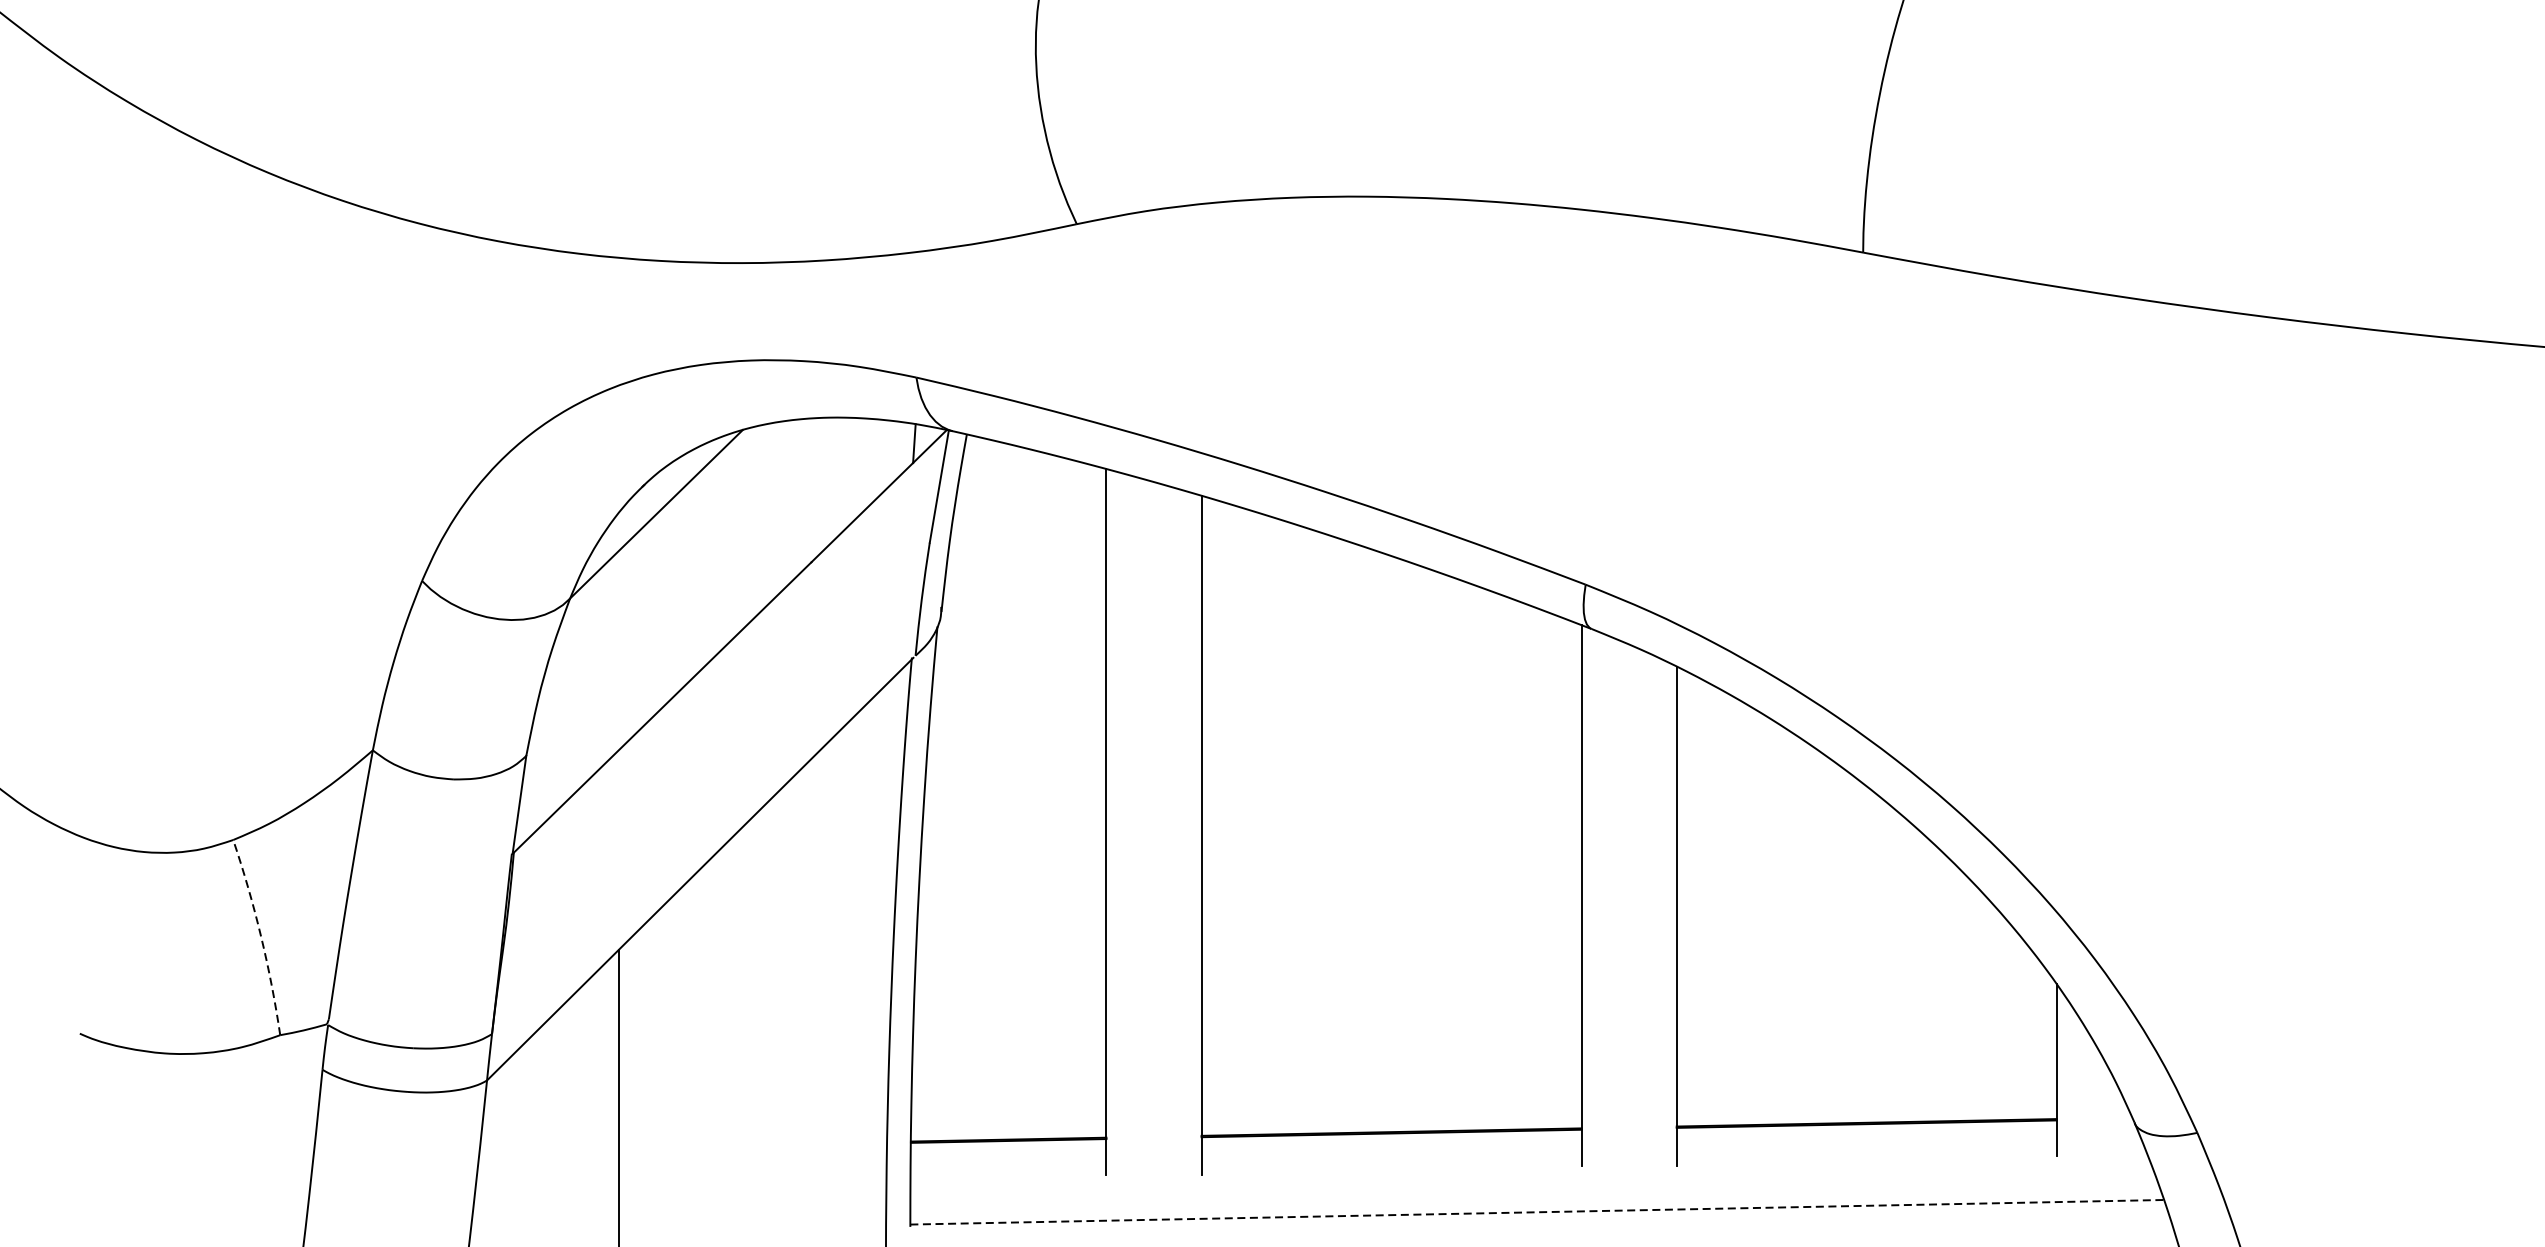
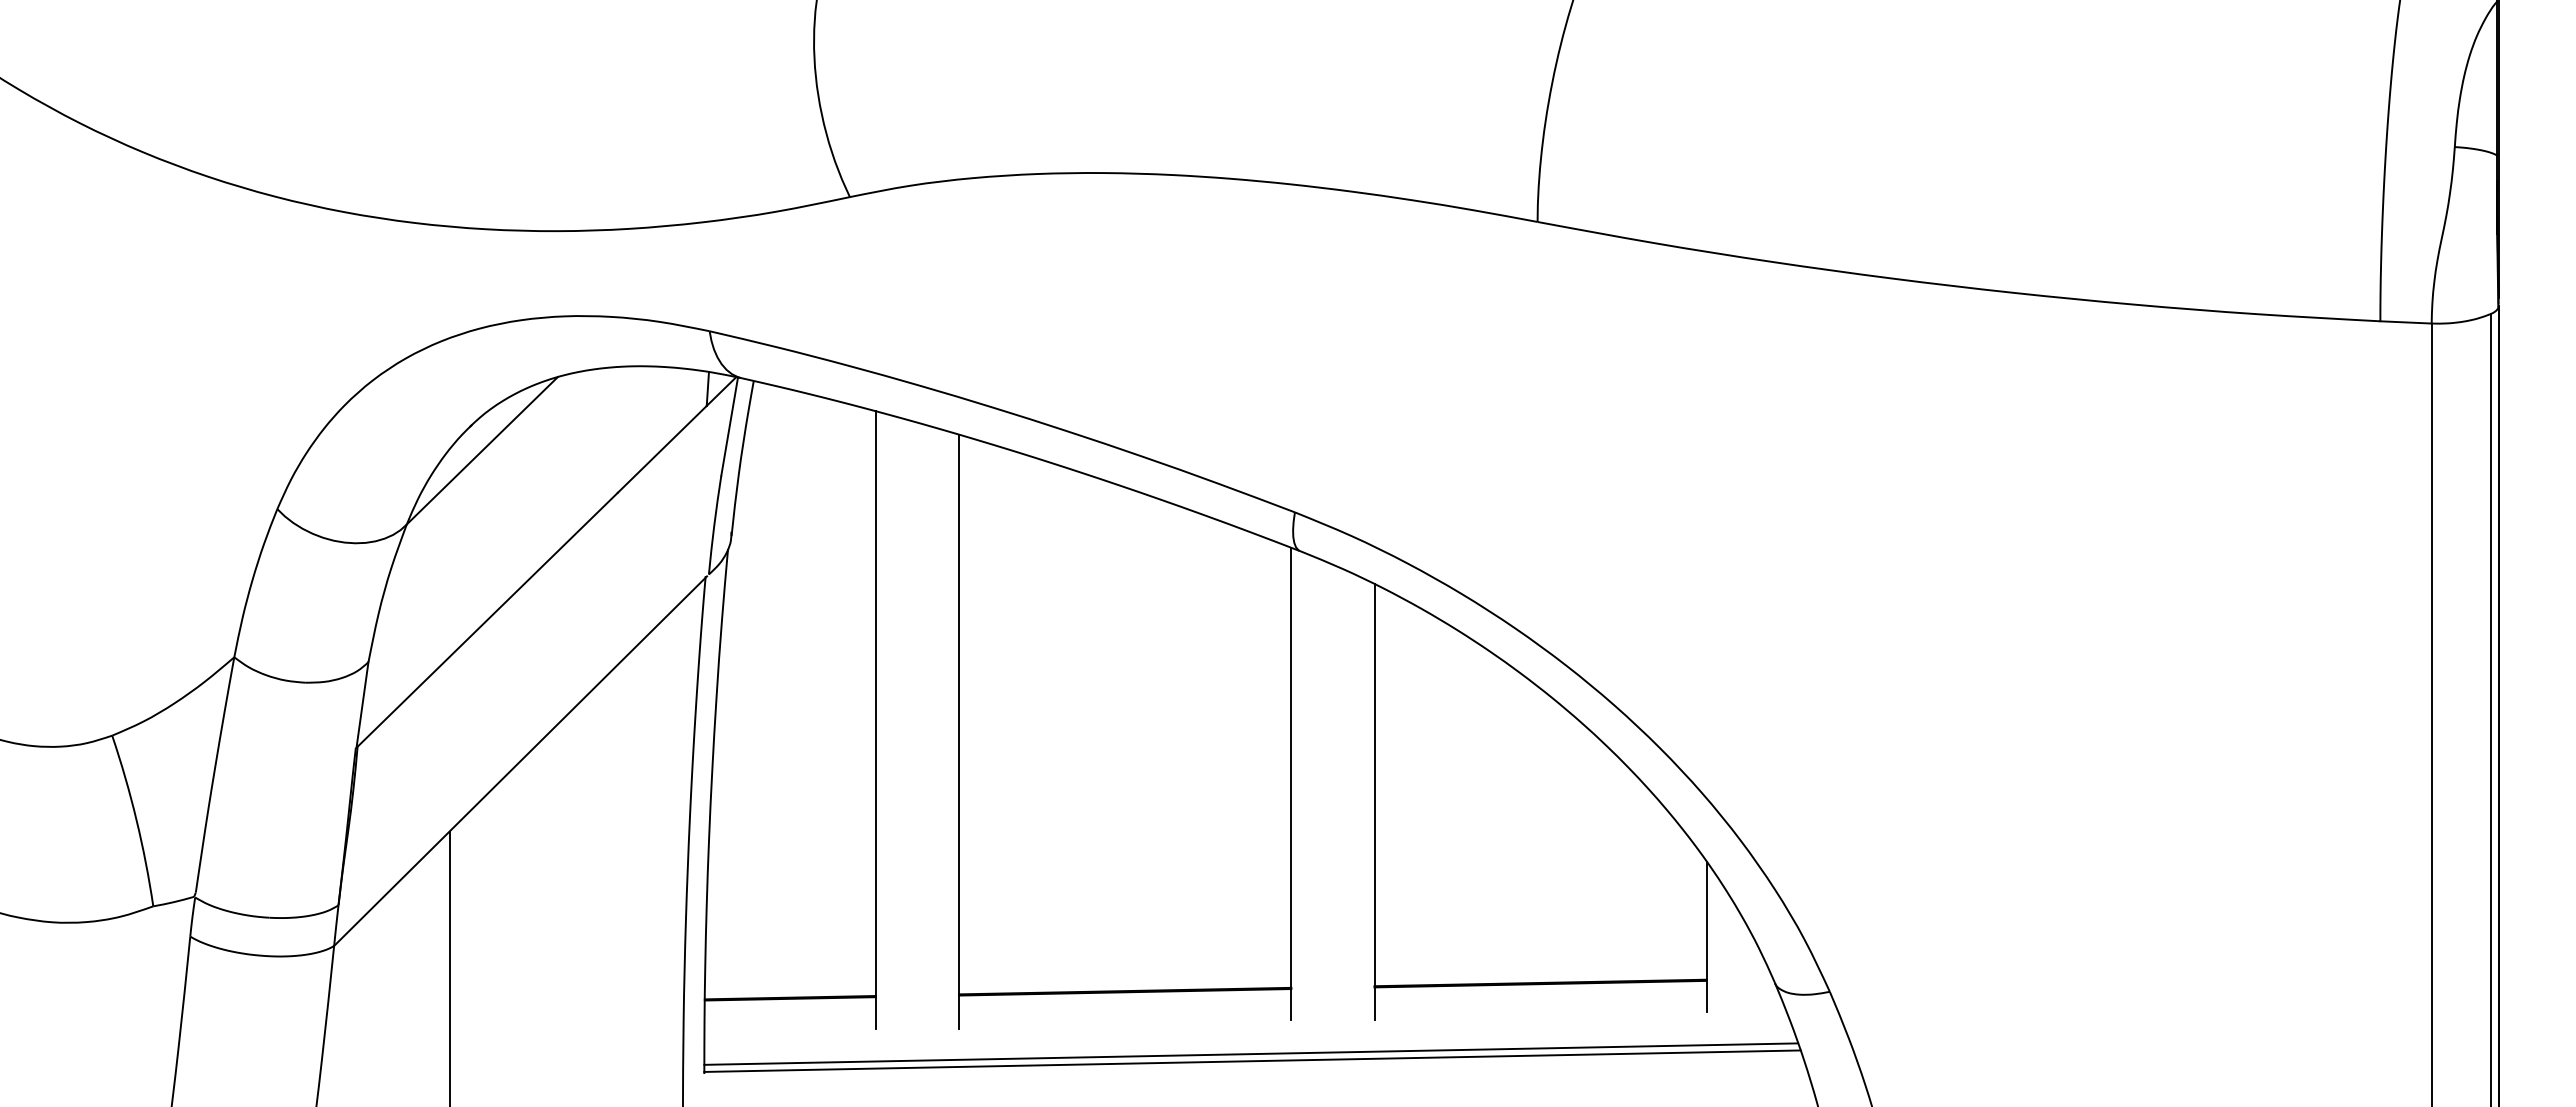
arc: (261, 937) -> (136, 820), dashed -> solid
line: (1536, 1203) -> (1251, 1053), added
line: (1537, 1212) -> (1252, 1061), dashed -> solid

